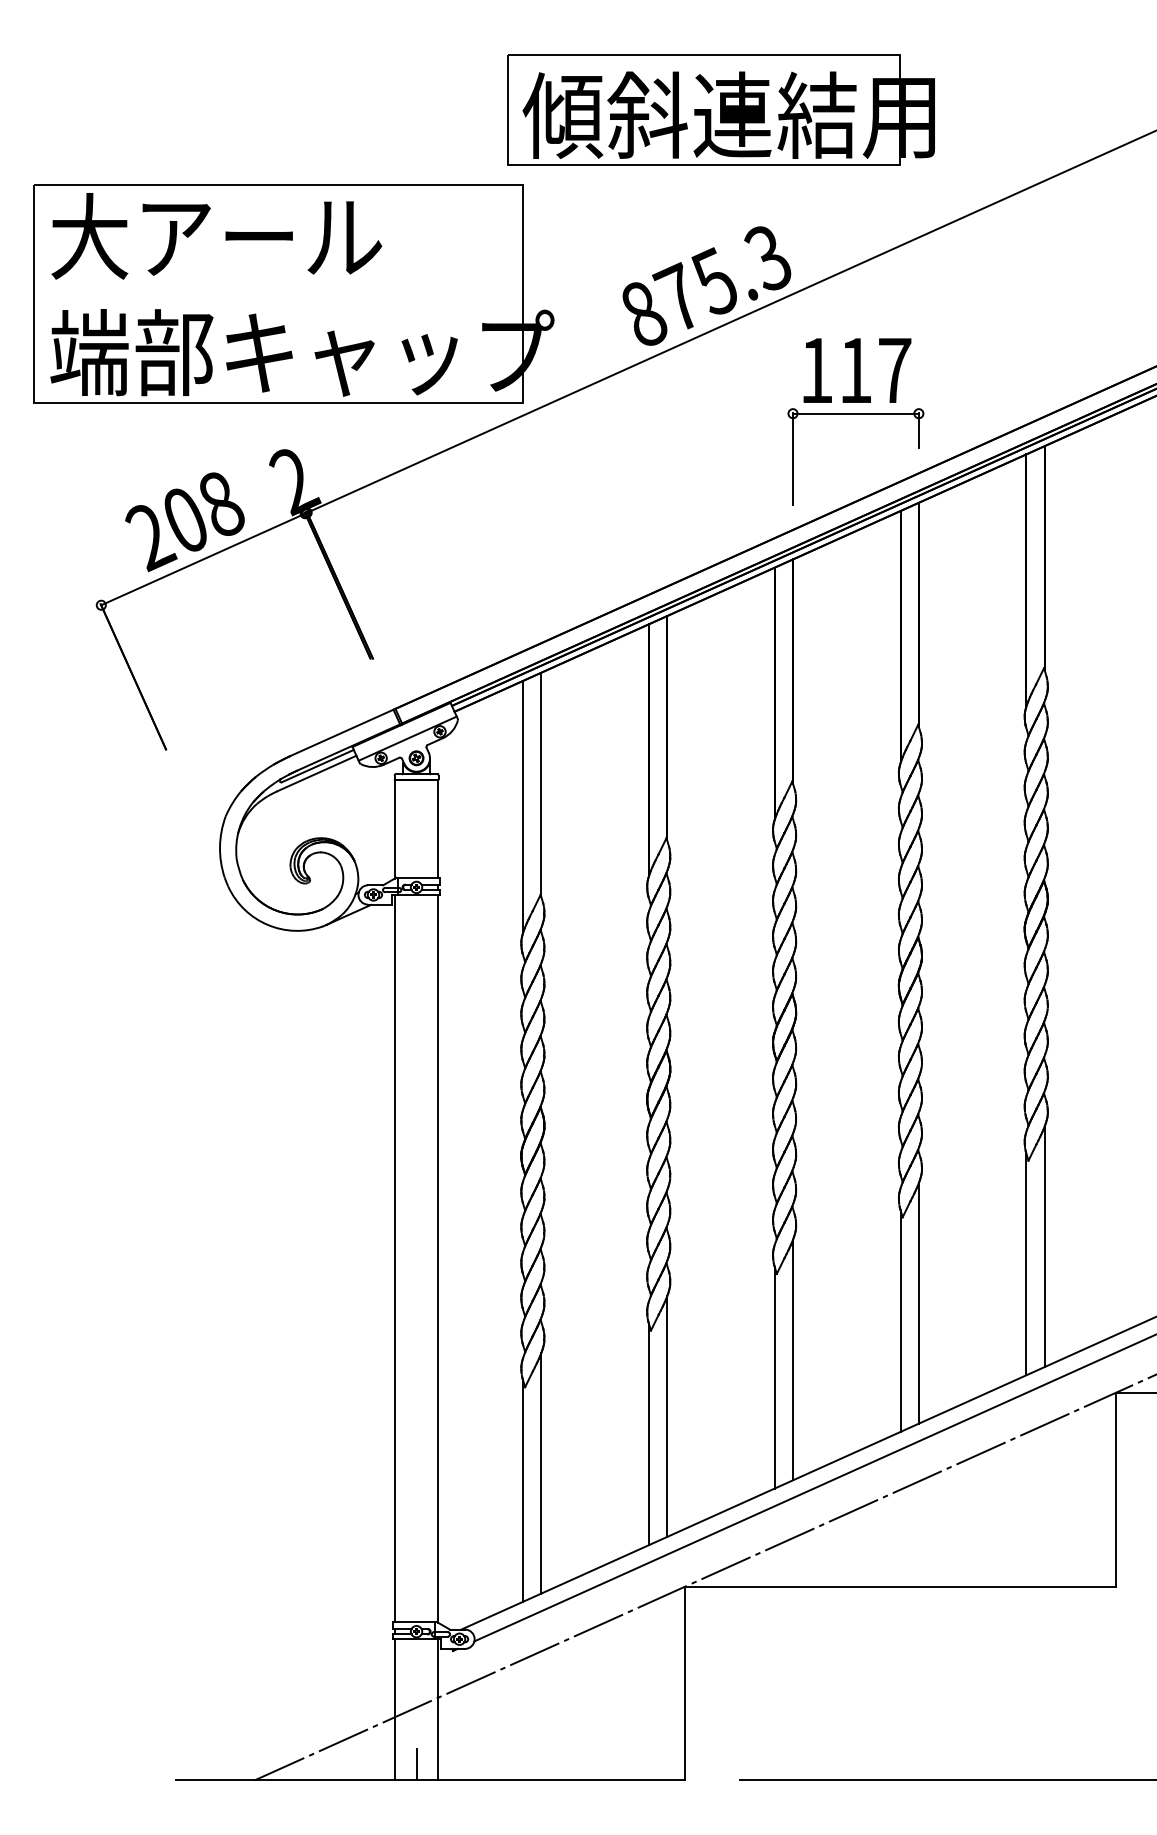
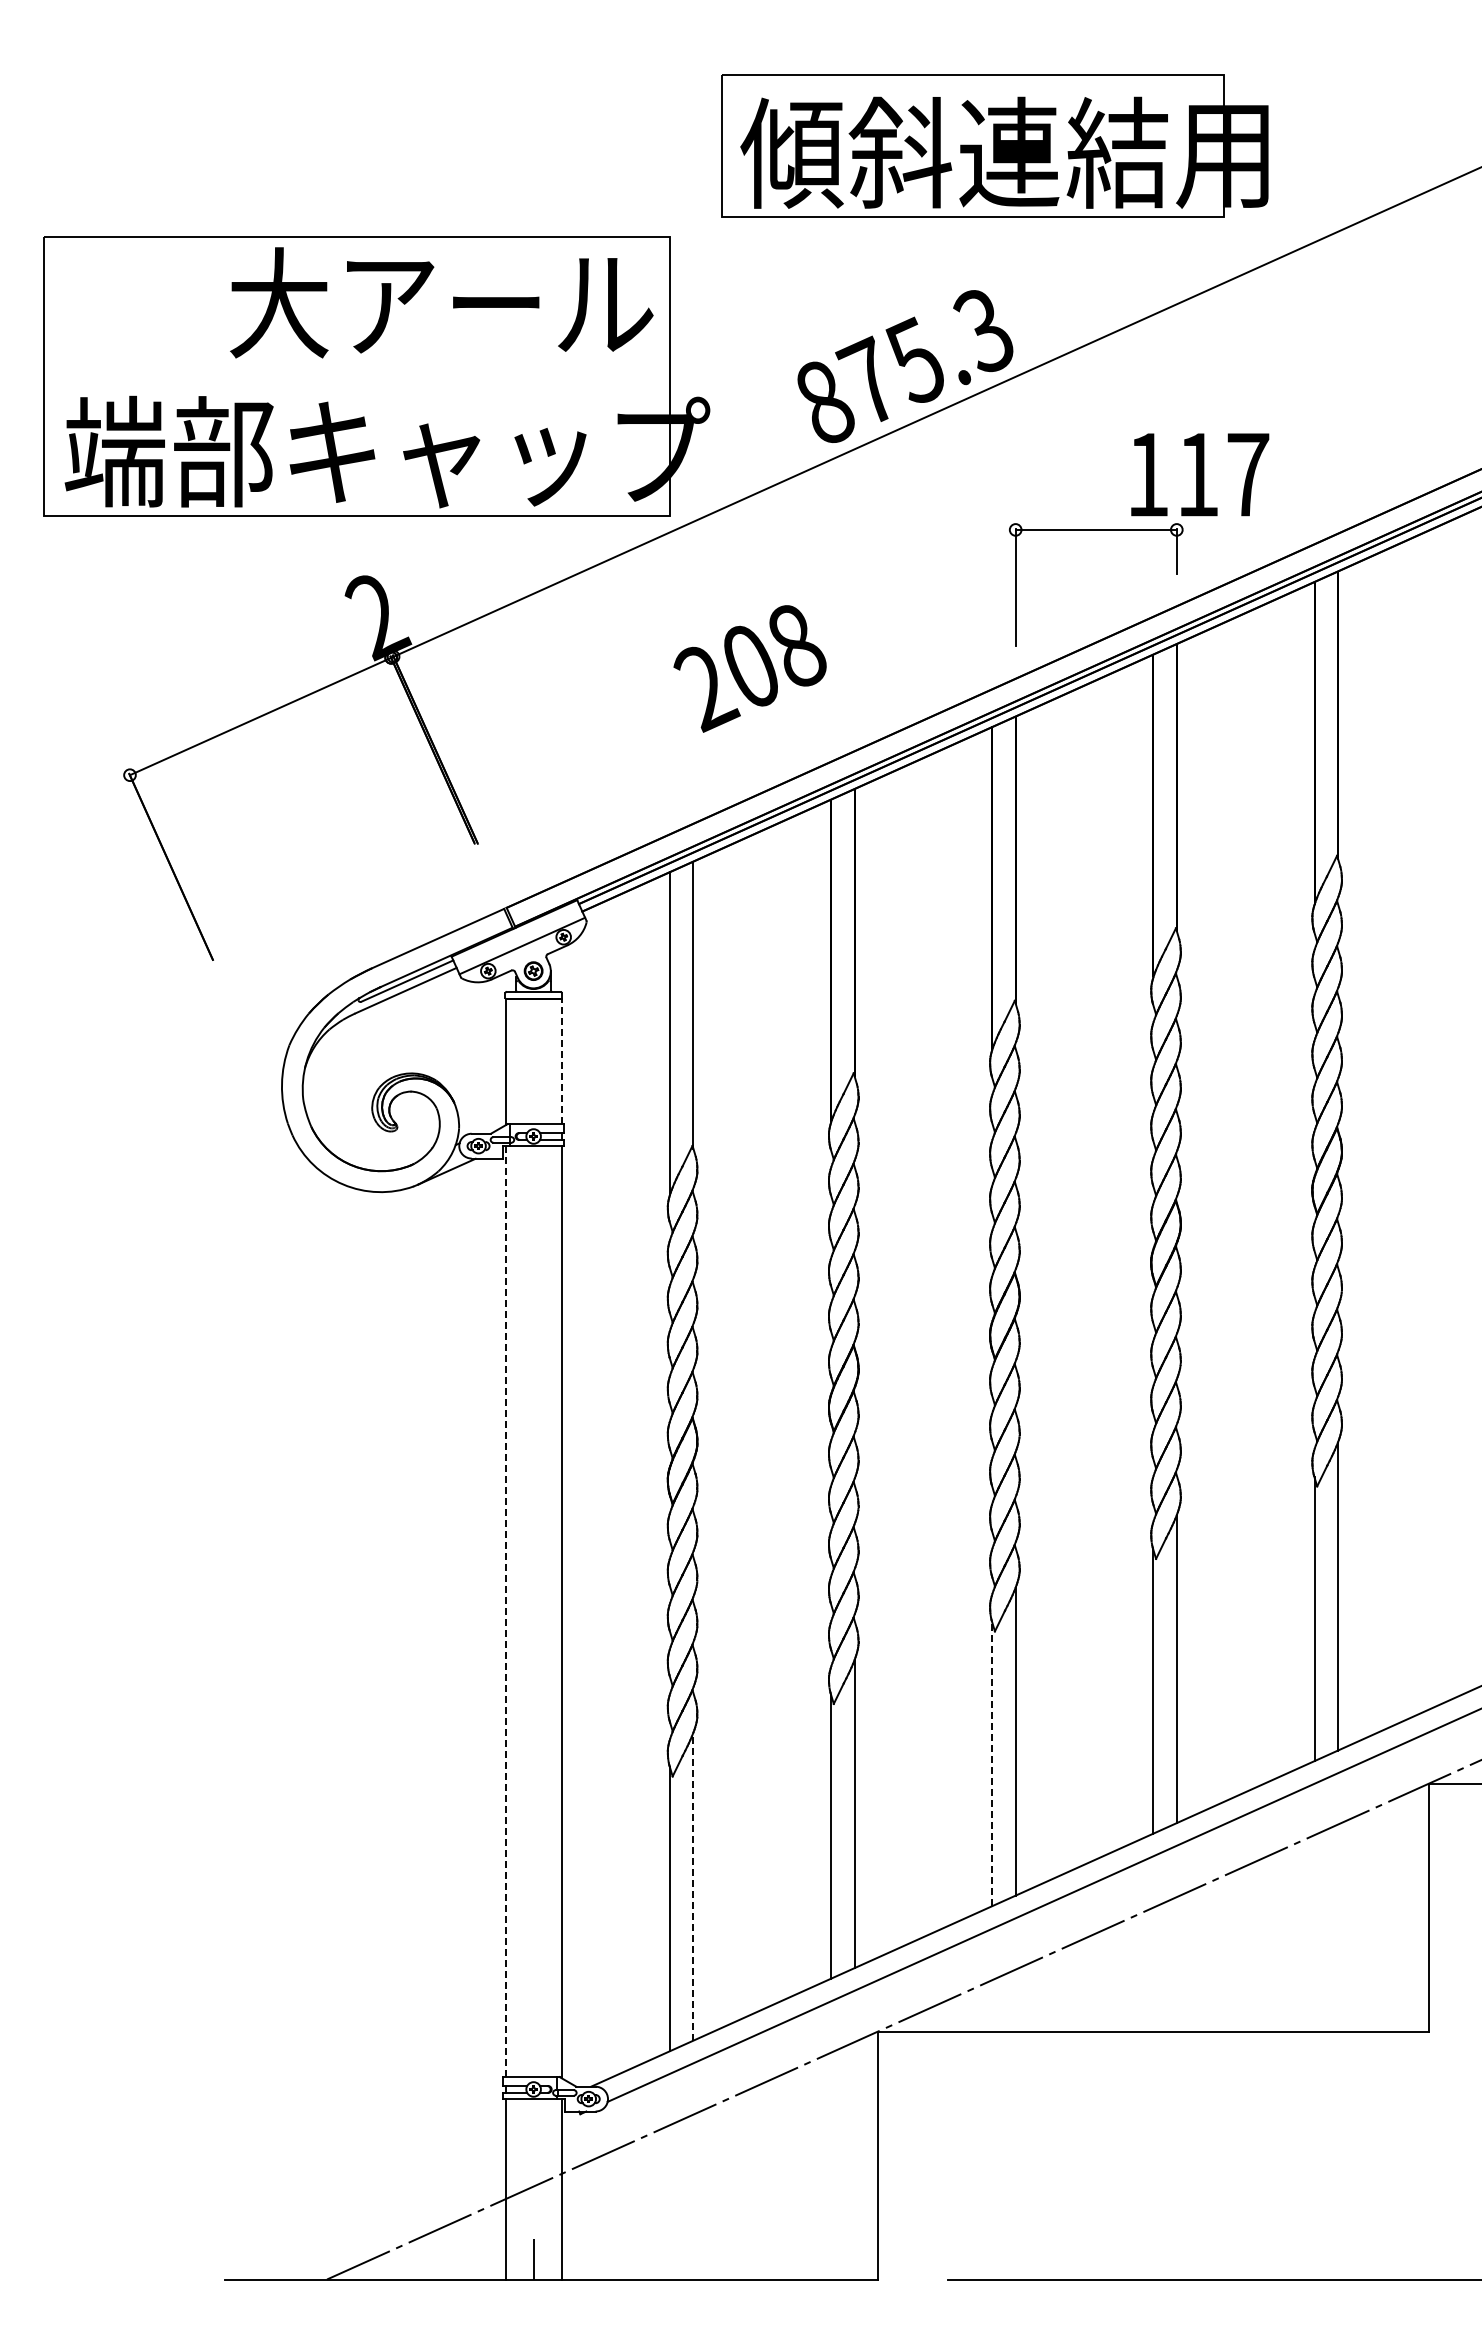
part: (721, 109) -> (994, 145), moved
text: (216, 236) -> (441, 302), moved
text: (857, 370) -> (1200, 474), moved
text: (184, 521) -> (749, 668), moved
line: (438, 828) -> (561, 1061), solid -> dashed
line: (394, 1259) -> (505, 1612), solid -> dashed
line: (774, 1377) -> (992, 1764), solid -> dashed
line: (541, 1473) -> (693, 1886), solid -> dashed

